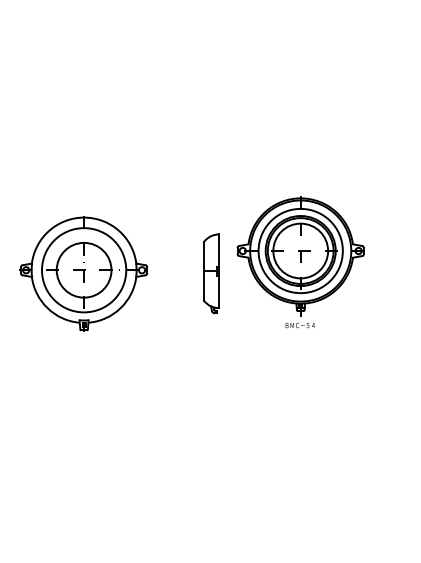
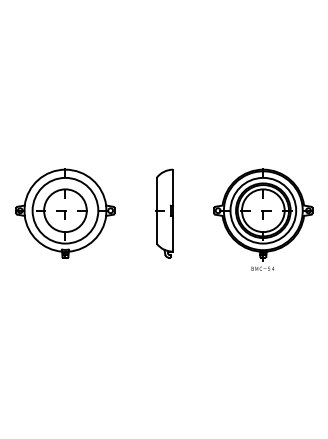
part: (300, 262) -> (263, 219), moved
part: (211, 273) -> (164, 213), size x1.43

